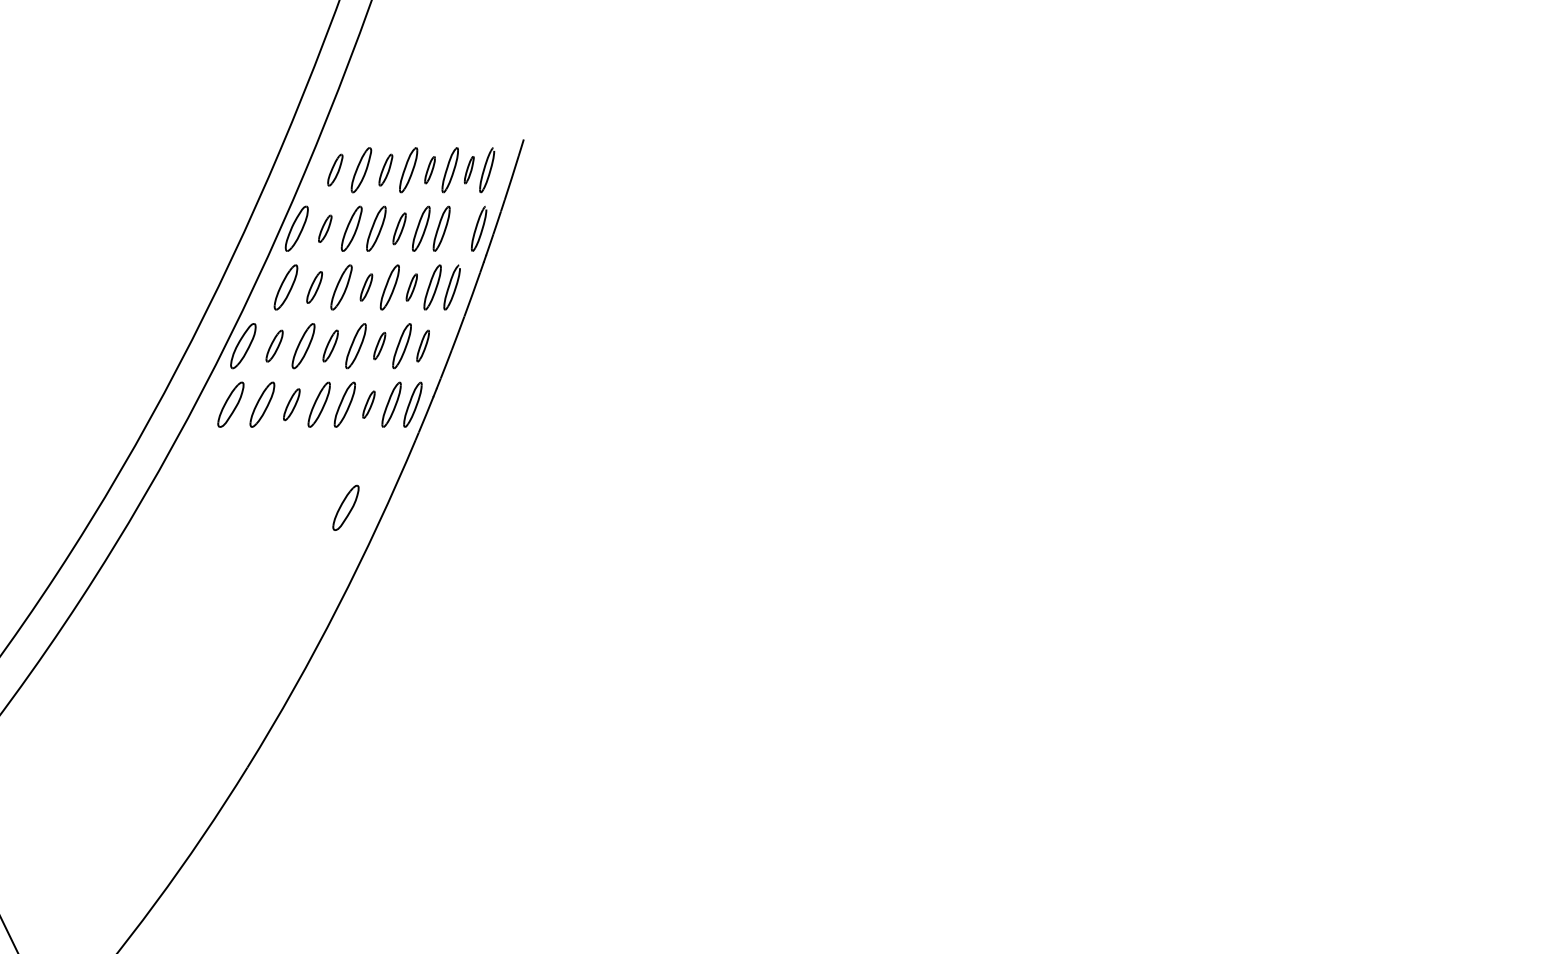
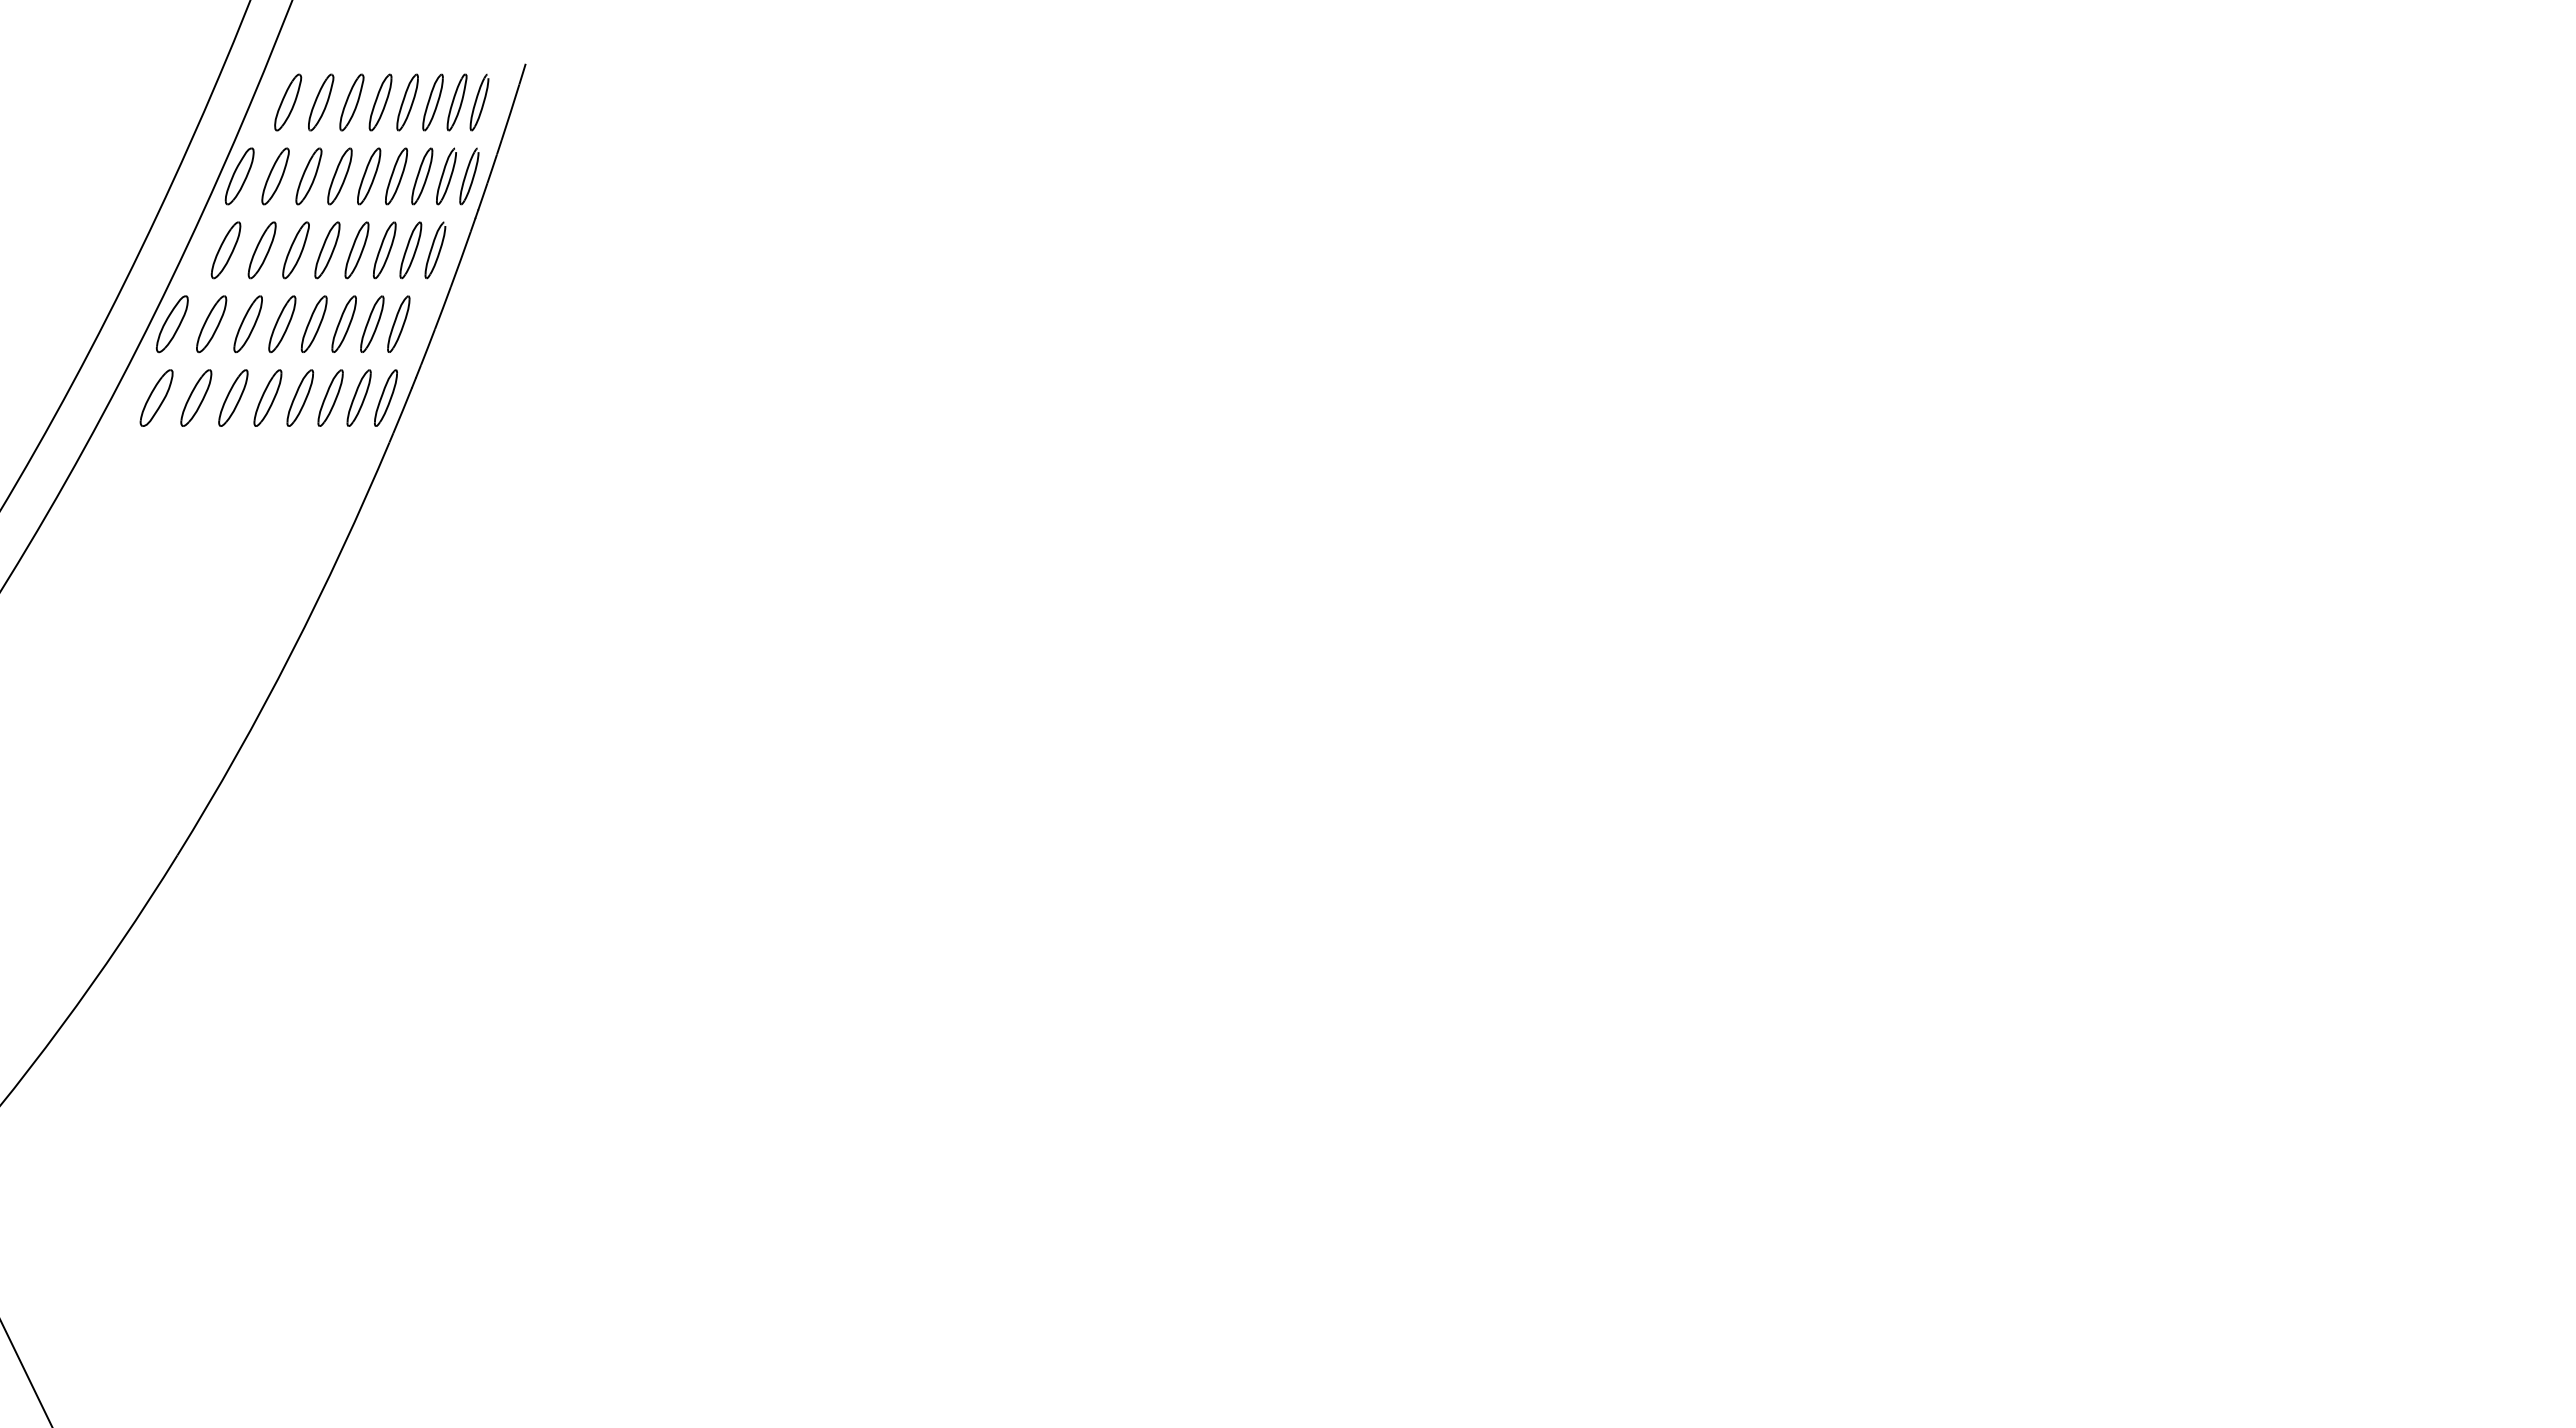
part: (335, 170) -> (288, 102), size x1.43
part: (385, 170) -> (351, 102), size x1.43
part: (429, 170) -> (407, 102), size x1.67
part: (468, 170) -> (456, 102), size x1.67
part: (325, 228) -> (275, 176), size x1.67
part: (399, 228) -> (369, 176), size x1.43
part: (460, 228) -> (446, 176), added
part: (314, 287) -> (261, 250), size x1.43
part: (366, 287) -> (327, 250), size x1.67
part: (411, 287) -> (384, 250), size x1.67
part: (330, 345) -> (282, 323), size x1.43
part: (379, 345) -> (343, 323), size x1.67
part: (422, 345) -> (398, 323), size x1.43
part: (274, 346) -> (211, 324), size x1.43
part: (291, 404) -> (233, 397), size x1.43
part: (368, 404) -> (330, 397), size x1.67
part: (345, 507) -> (301, 527), removed

